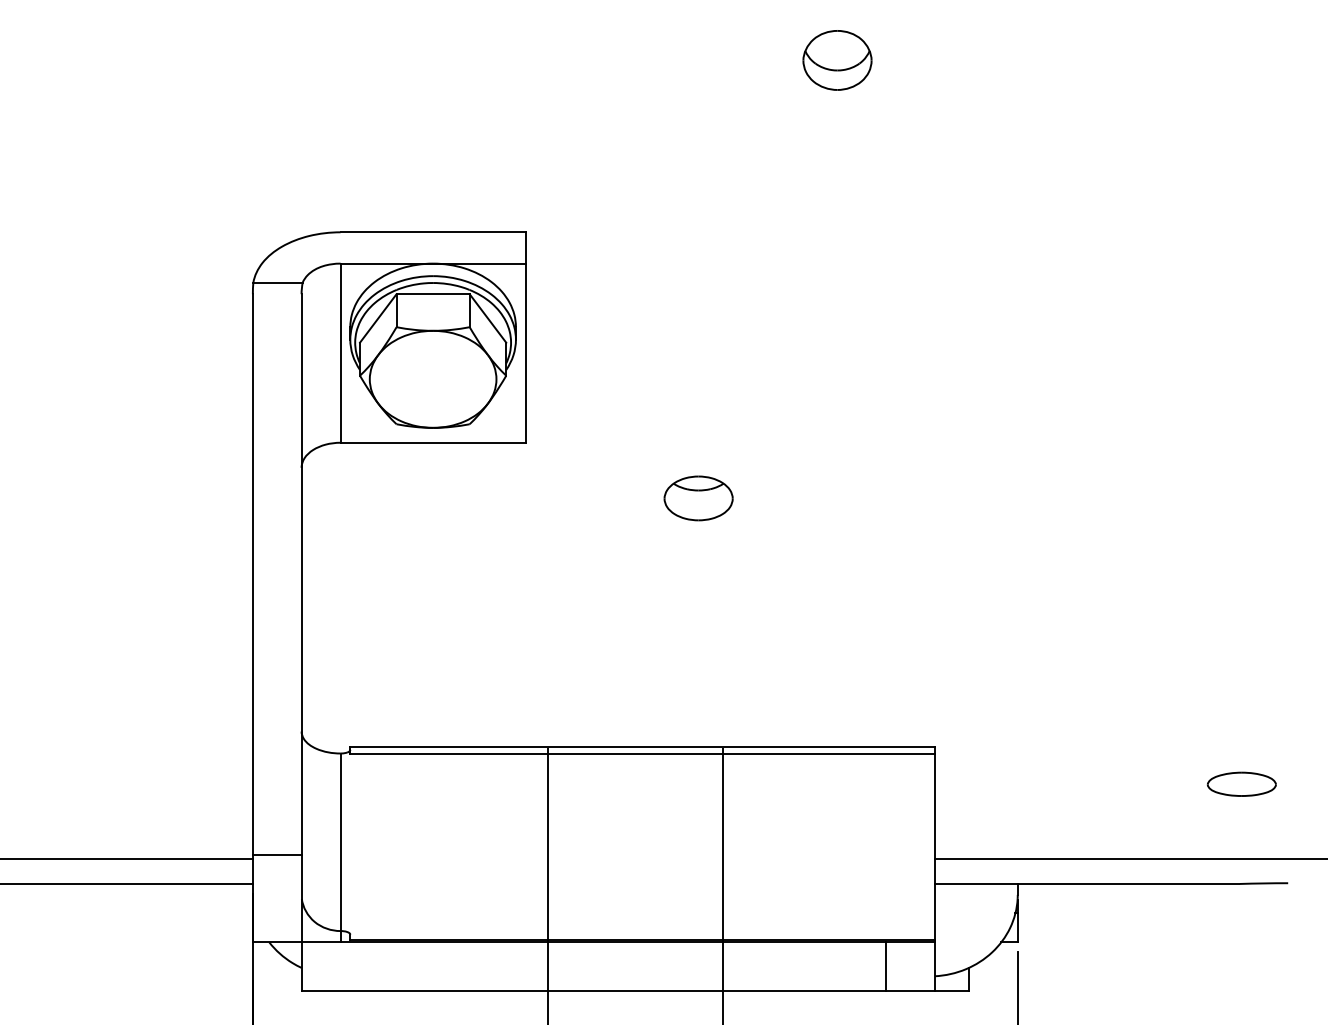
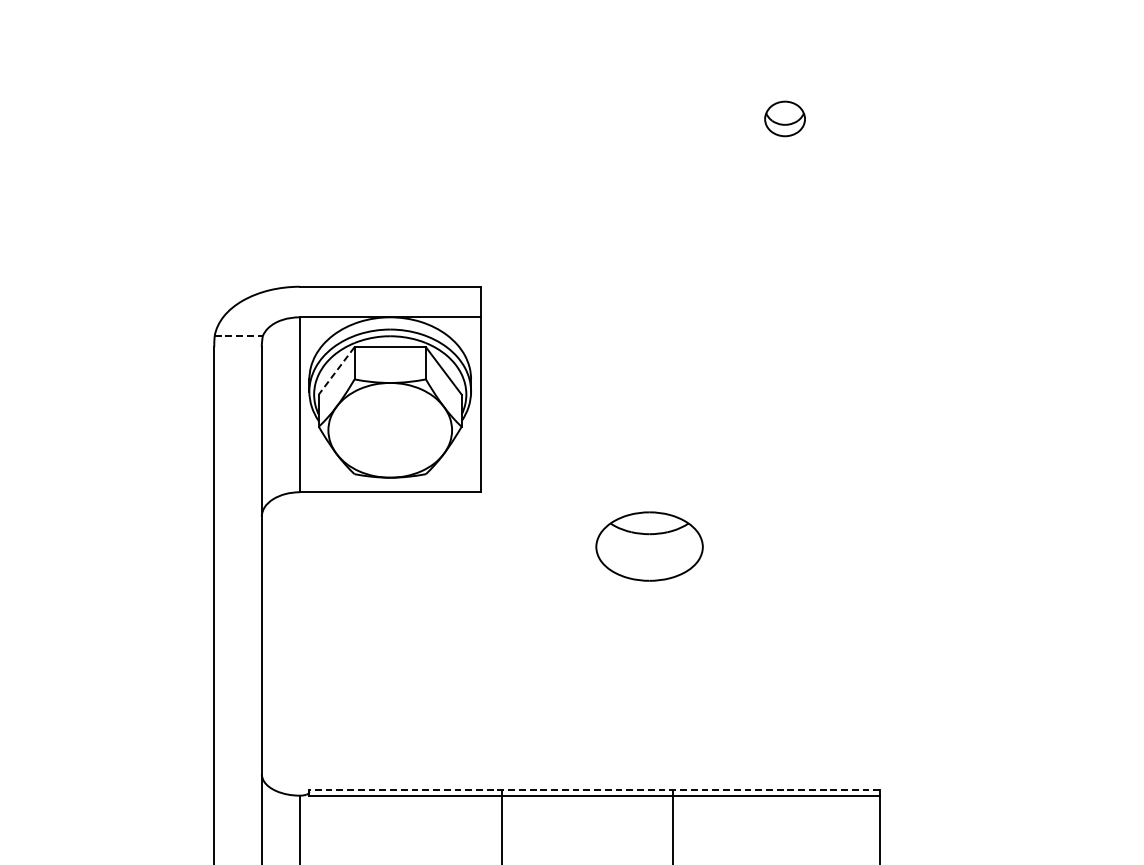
part: (837, 60) -> (785, 119), size x0.6
line: (278, 282) -> (239, 335), solid -> dashed
line: (377, 318) -> (335, 370), solid -> dashed
part: (698, 498) -> (649, 546), size x1.6
line: (642, 747) -> (594, 789), solid -> dashed

